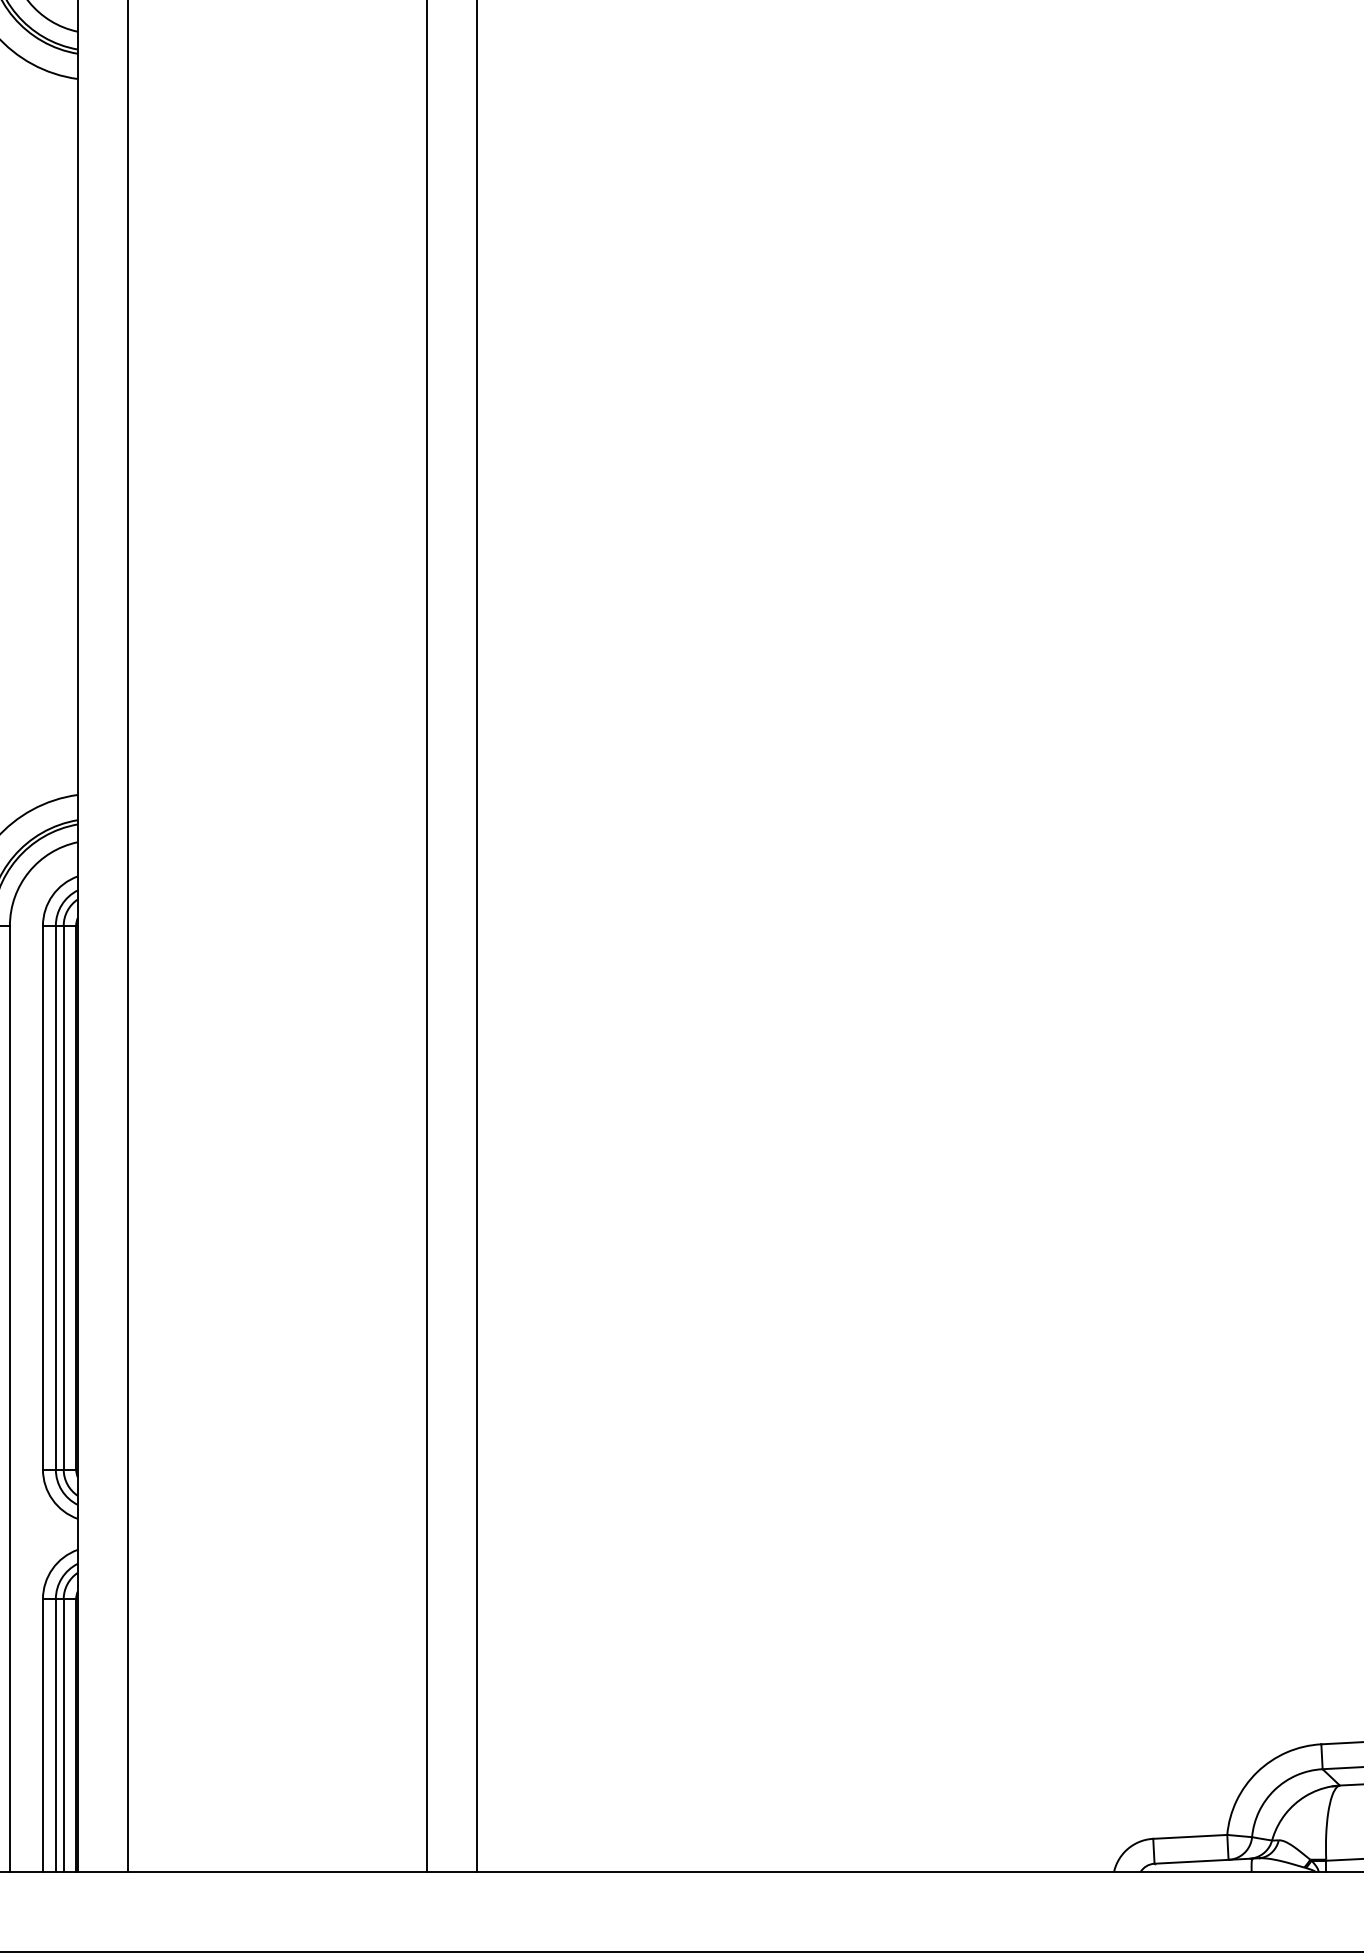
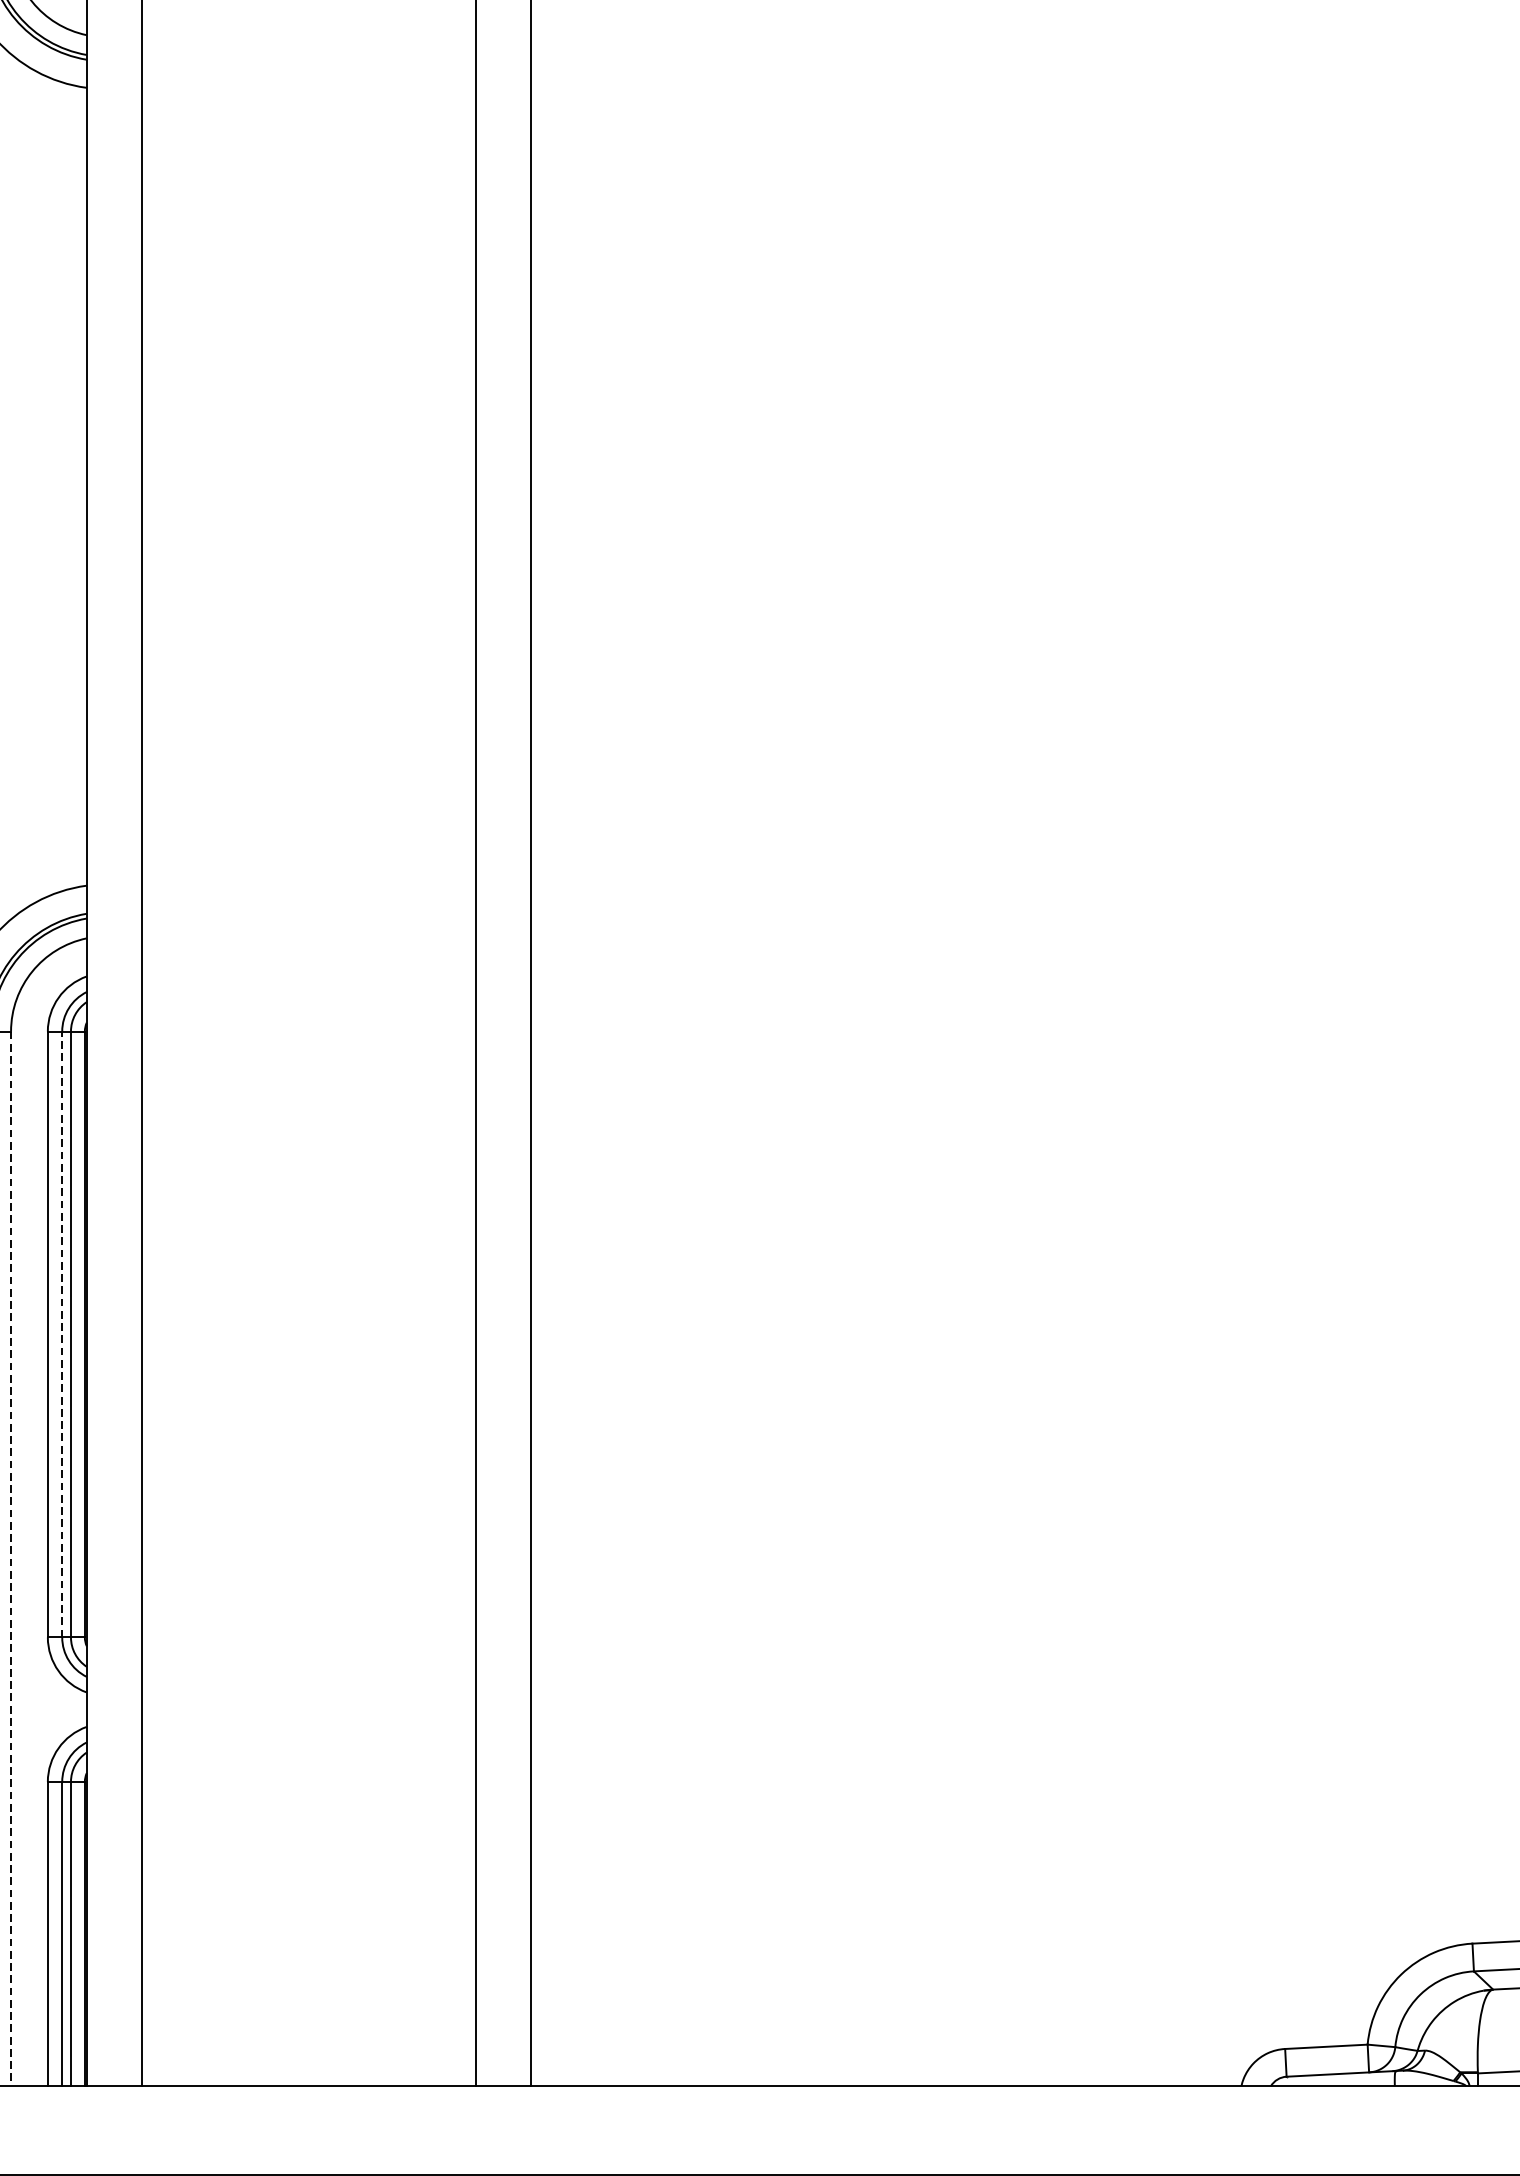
line: (55, 1197) -> (61, 1334), solid -> dashed
line: (9, 1399) -> (10, 1559), solid -> dashed

